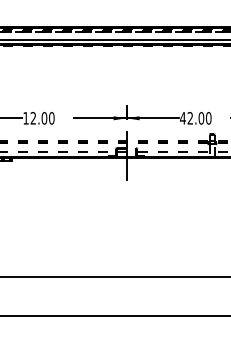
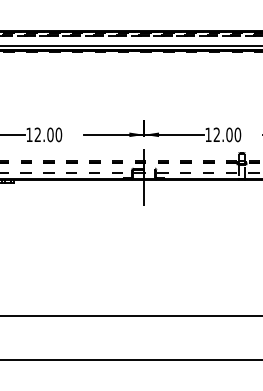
text: (183, 118) -> (208, 134), 42.00 -> 12.00

